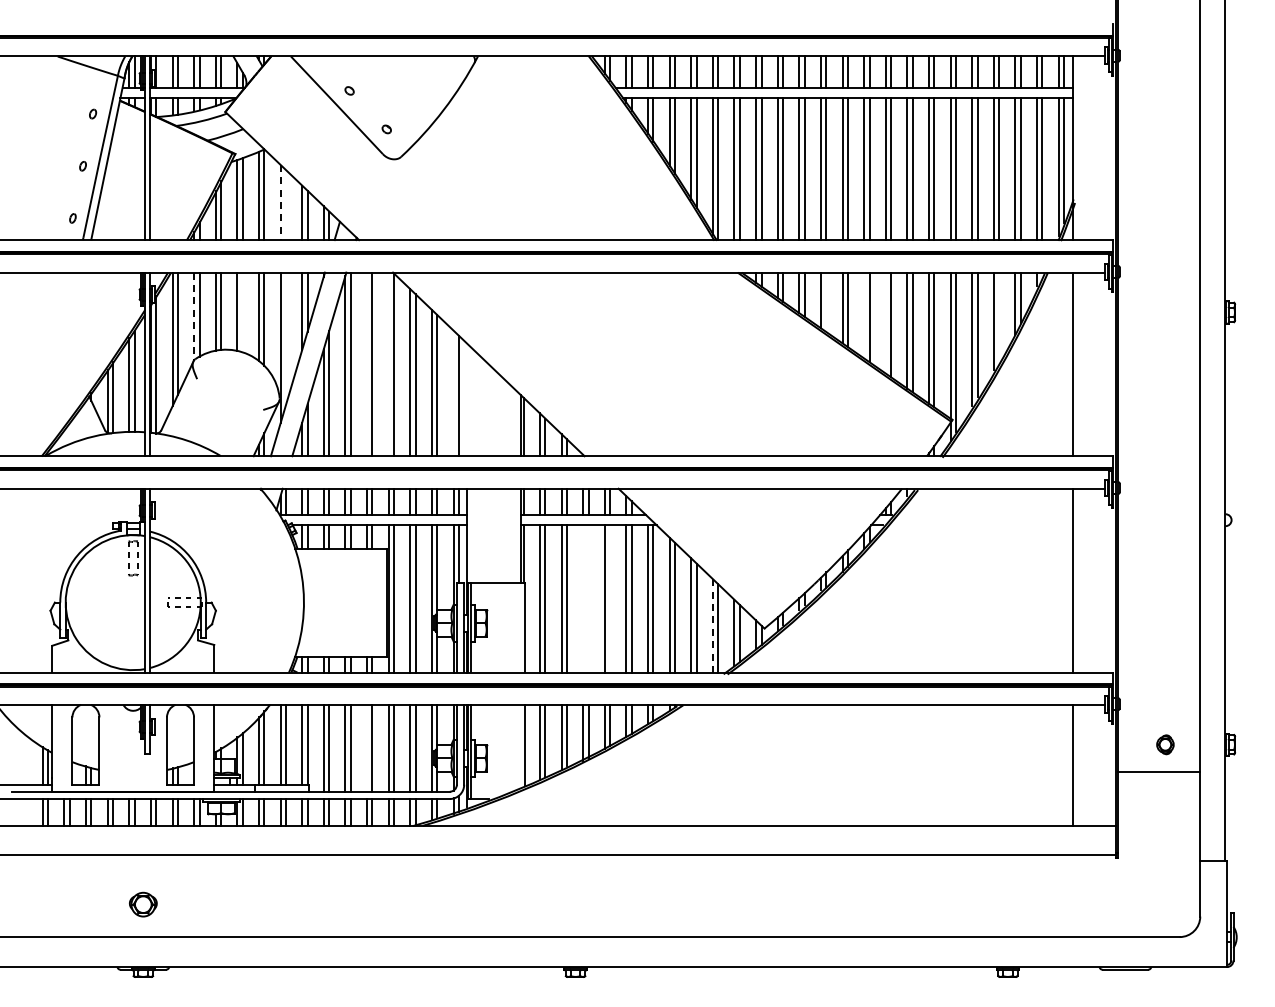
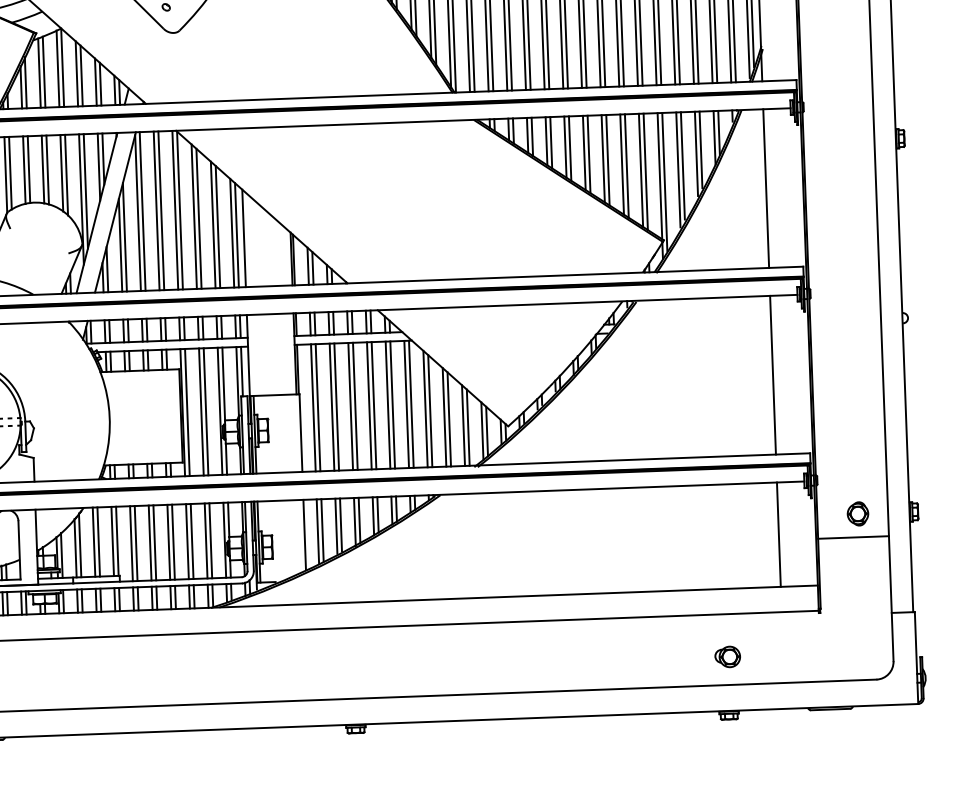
line: (280, 202) -> (76, 73), dashed -> solid
line: (285, 205) -> (81, 76), added
line: (826, 302) -> (551, 142), added
line: (242, 312) -> (47, 170), added
line: (864, 315) -> (584, 152), added
line: (194, 316) -> (6, 174), dashed -> solid
line: (999, 316) -> (701, 149), added
line: (885, 322) -> (602, 158), added
line: (285, 338) -> (85, 191), added
line: (367, 364) -> (157, 210), added
line: (388, 364) -> (175, 210), added
line: (453, 393) -> (232, 233), added
line: (467, 399) -> (244, 237), added
line: (583, 598) -> (350, 406), added
line: (588, 598) -> (355, 405), added
line: (610, 598) -> (374, 405), added
line: (712, 625) -> (463, 425), dashed -> solid
part: (1165, 744) -> (858, 513), size x1.43
line: (367, 747) -> (169, 541), added
part: (1008, 904) -> (727, 656), added

